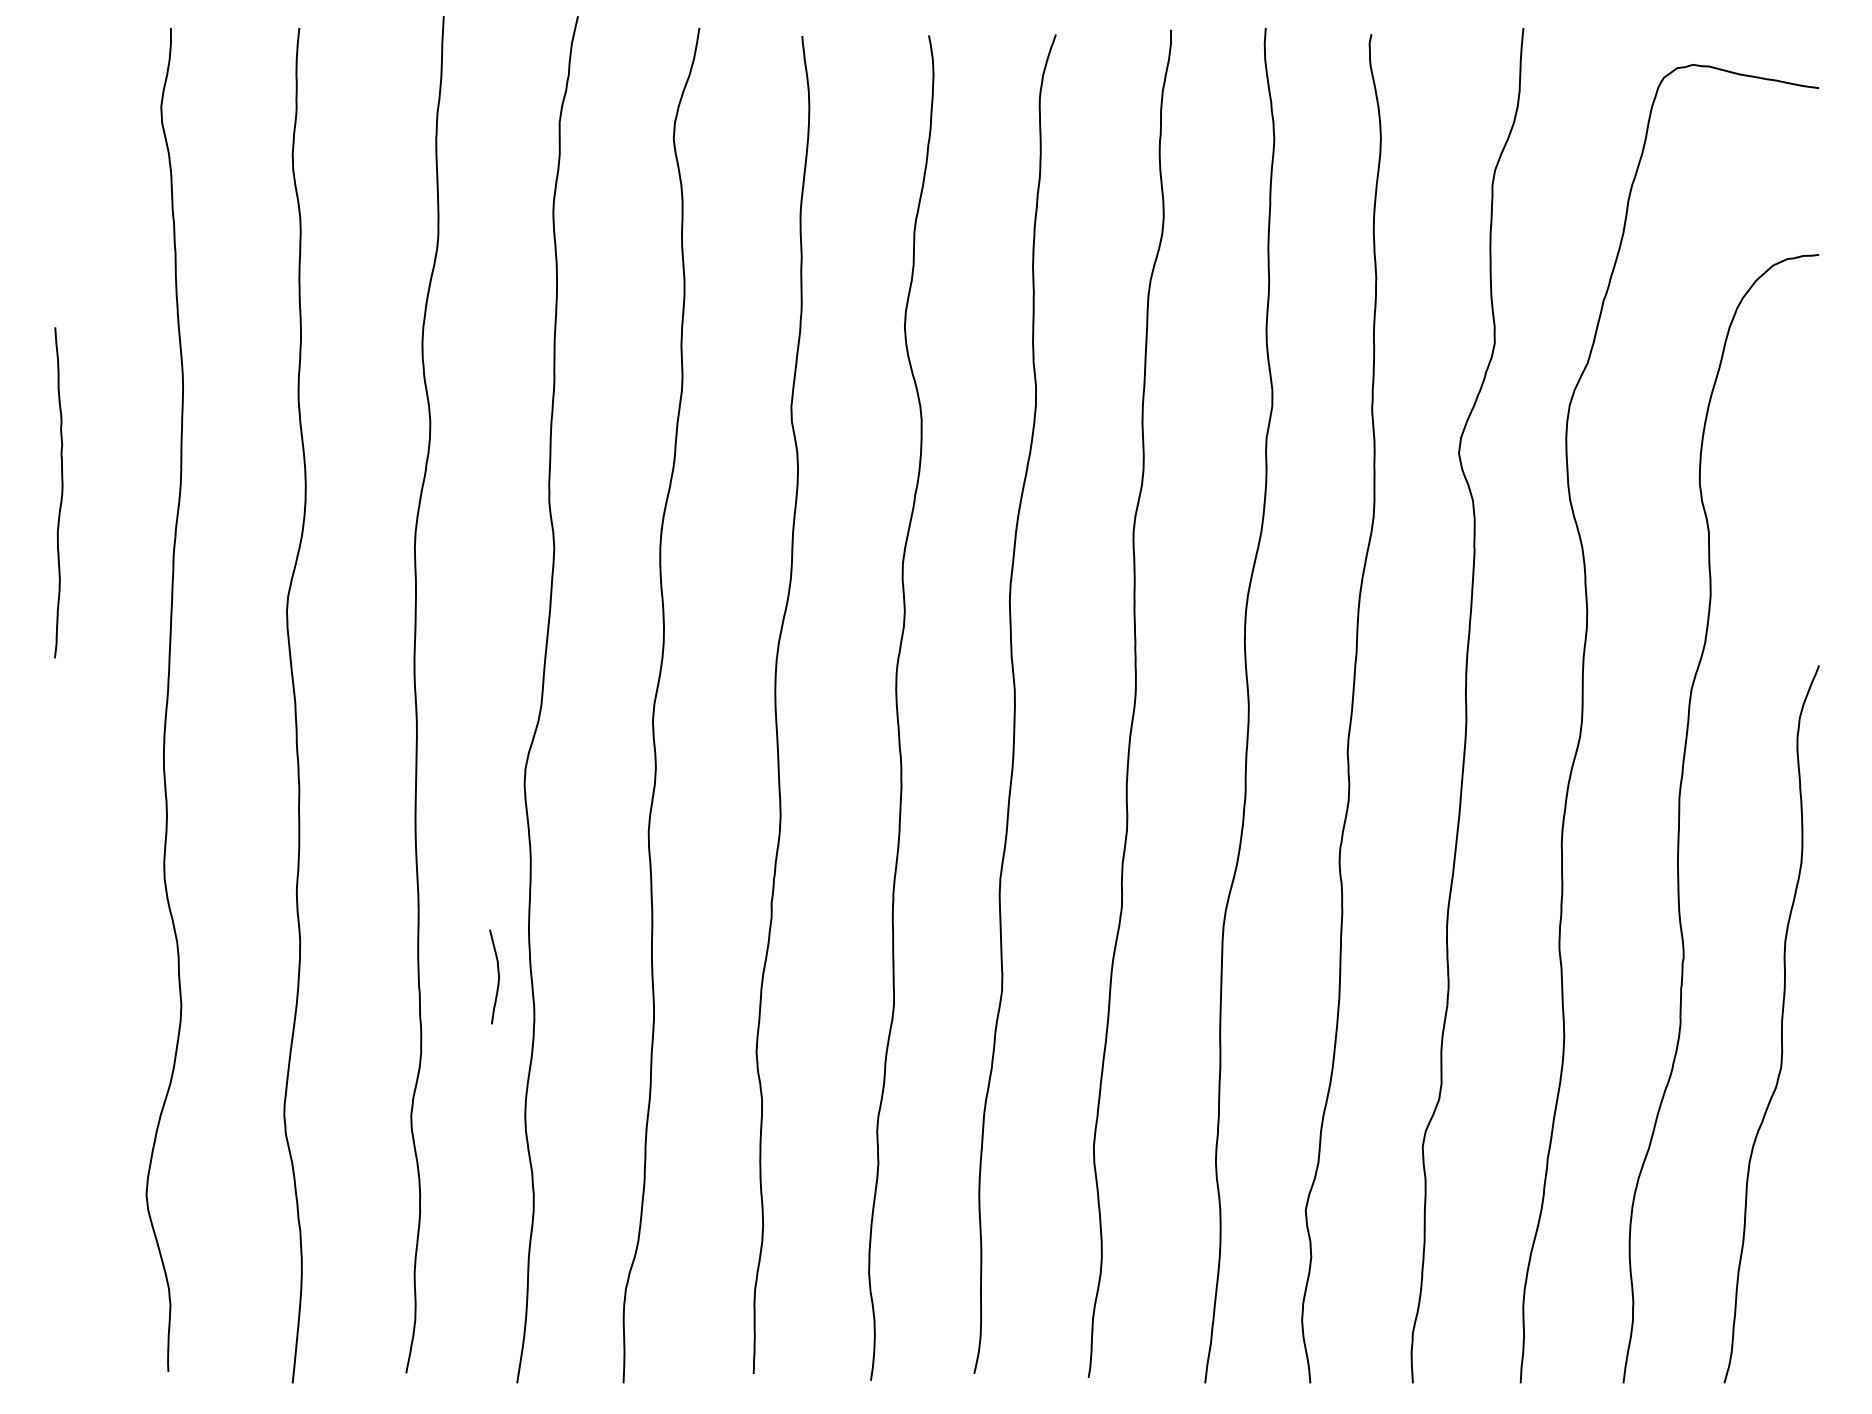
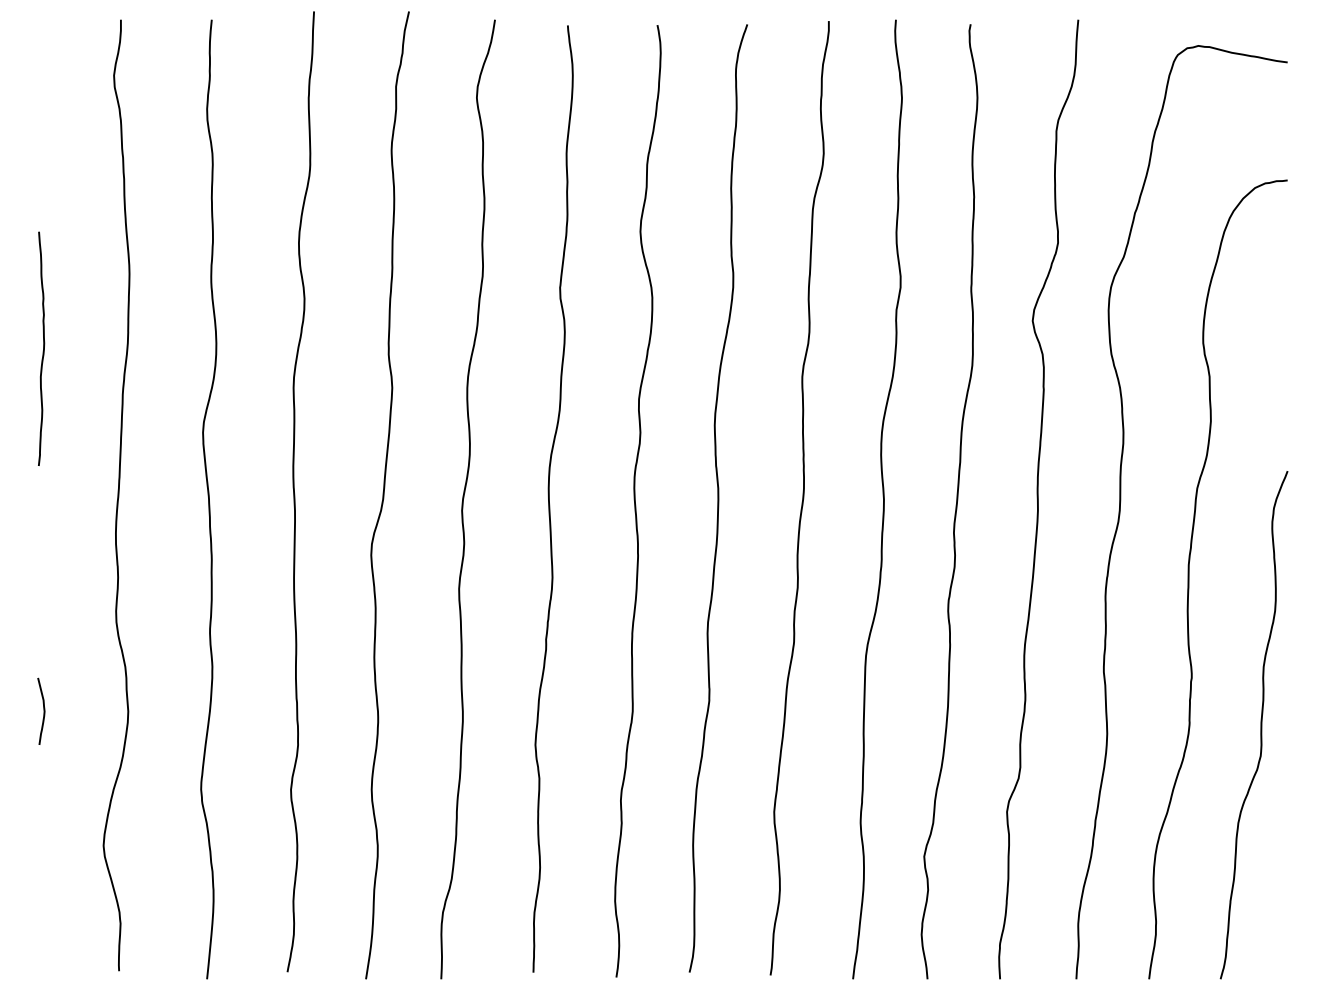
curve: (498, 976) -> (44, 711), moved

